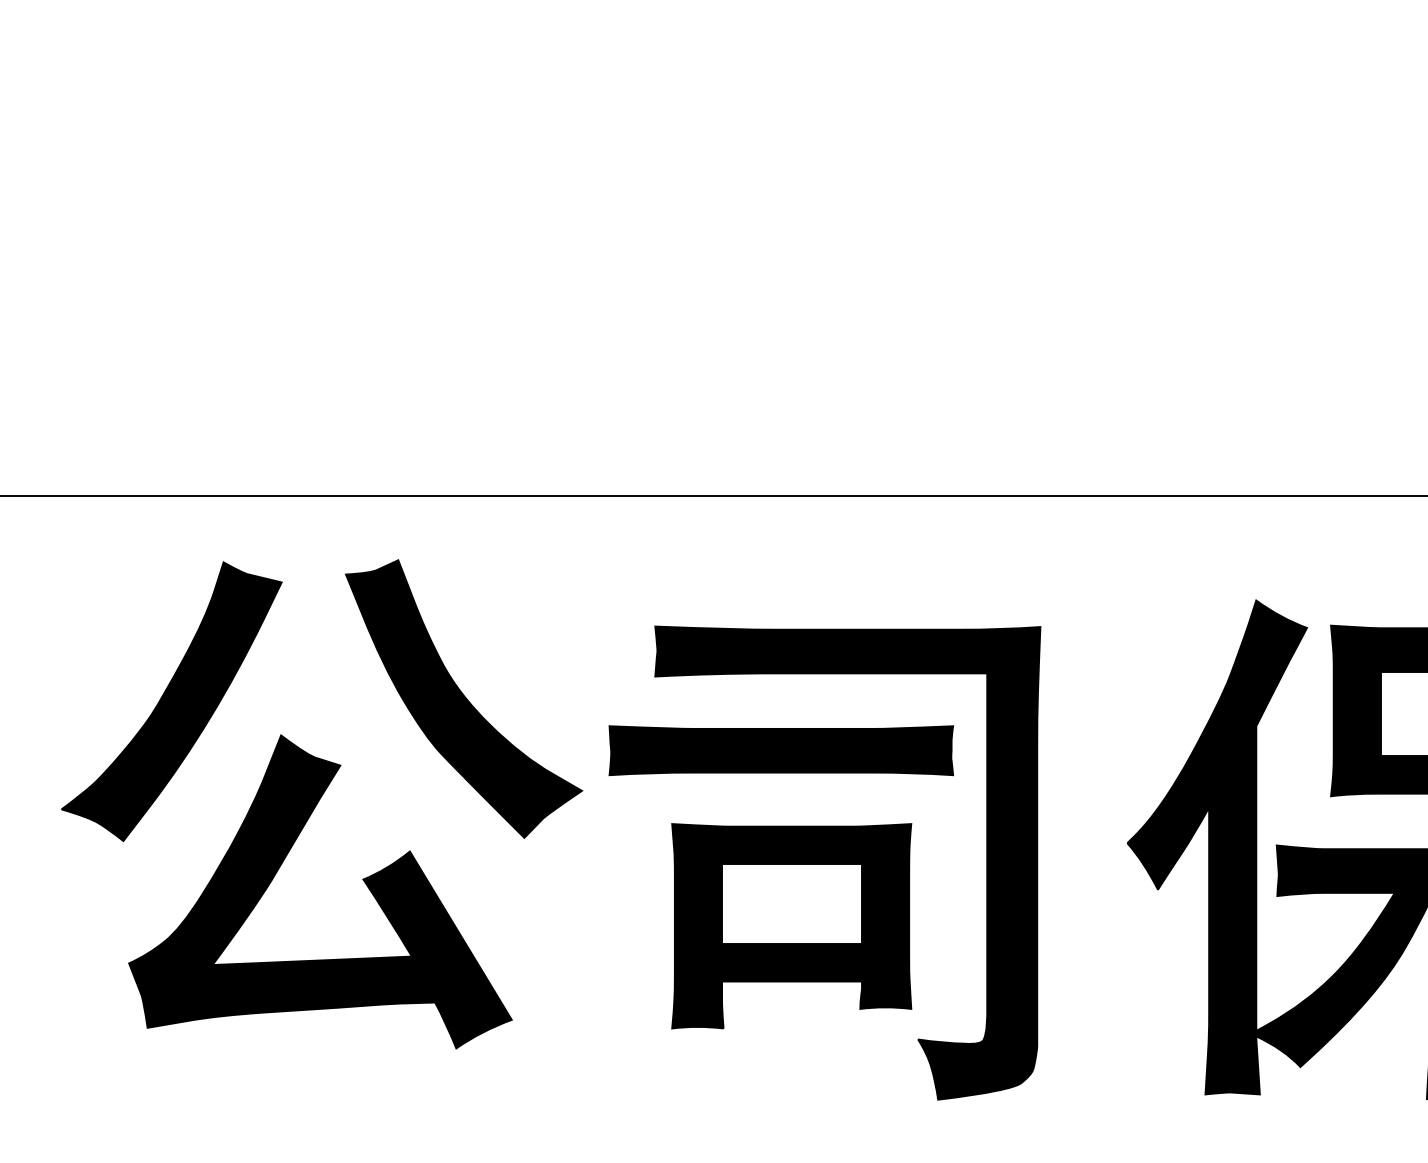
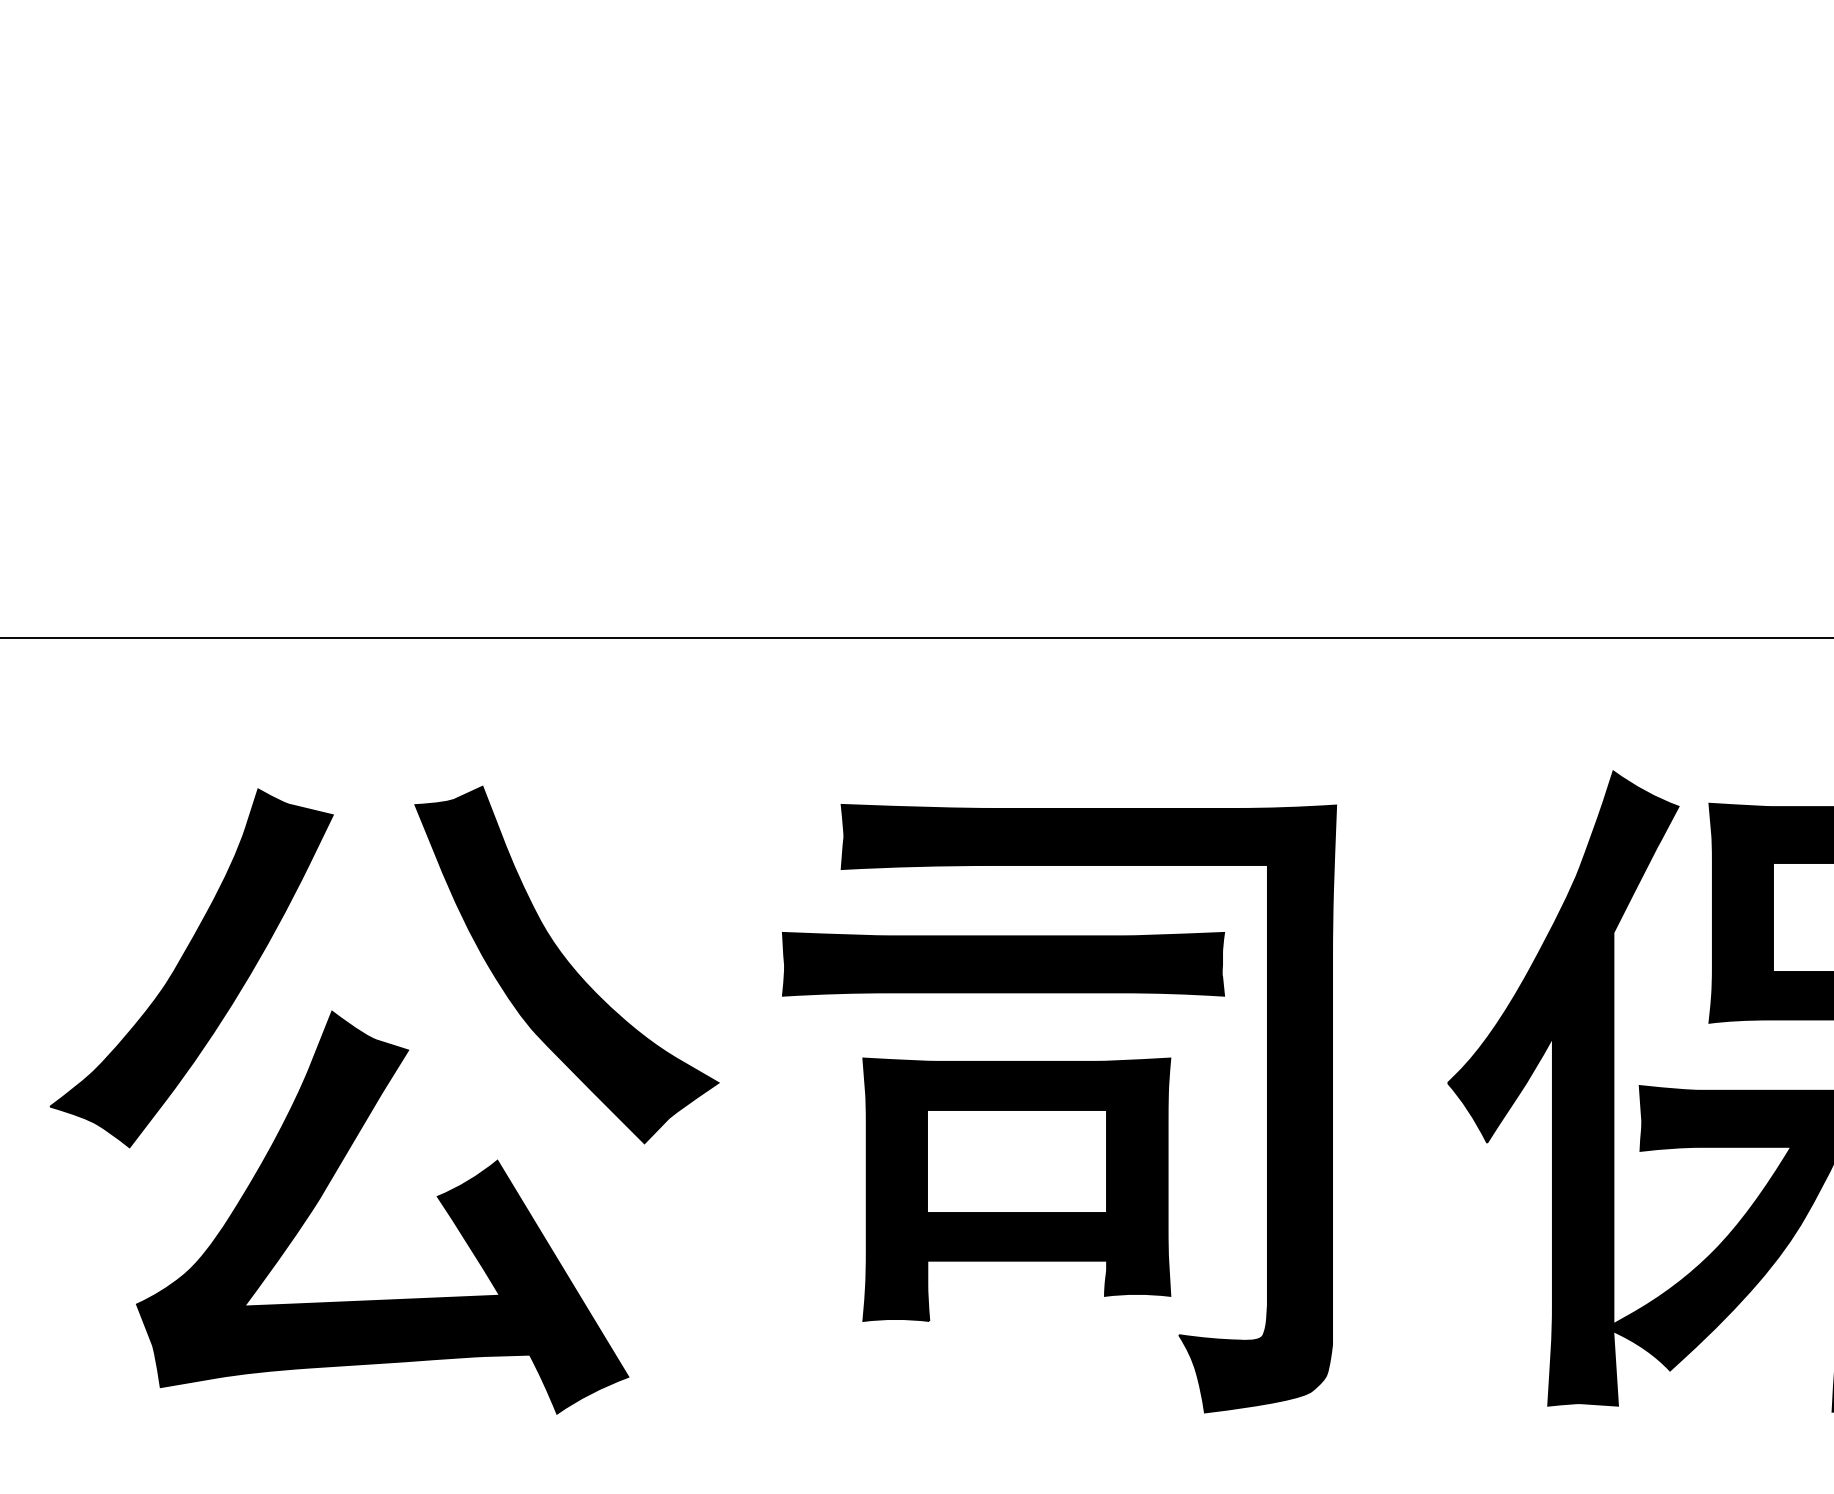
part: (321, 803) -> (384, 1099), moved

